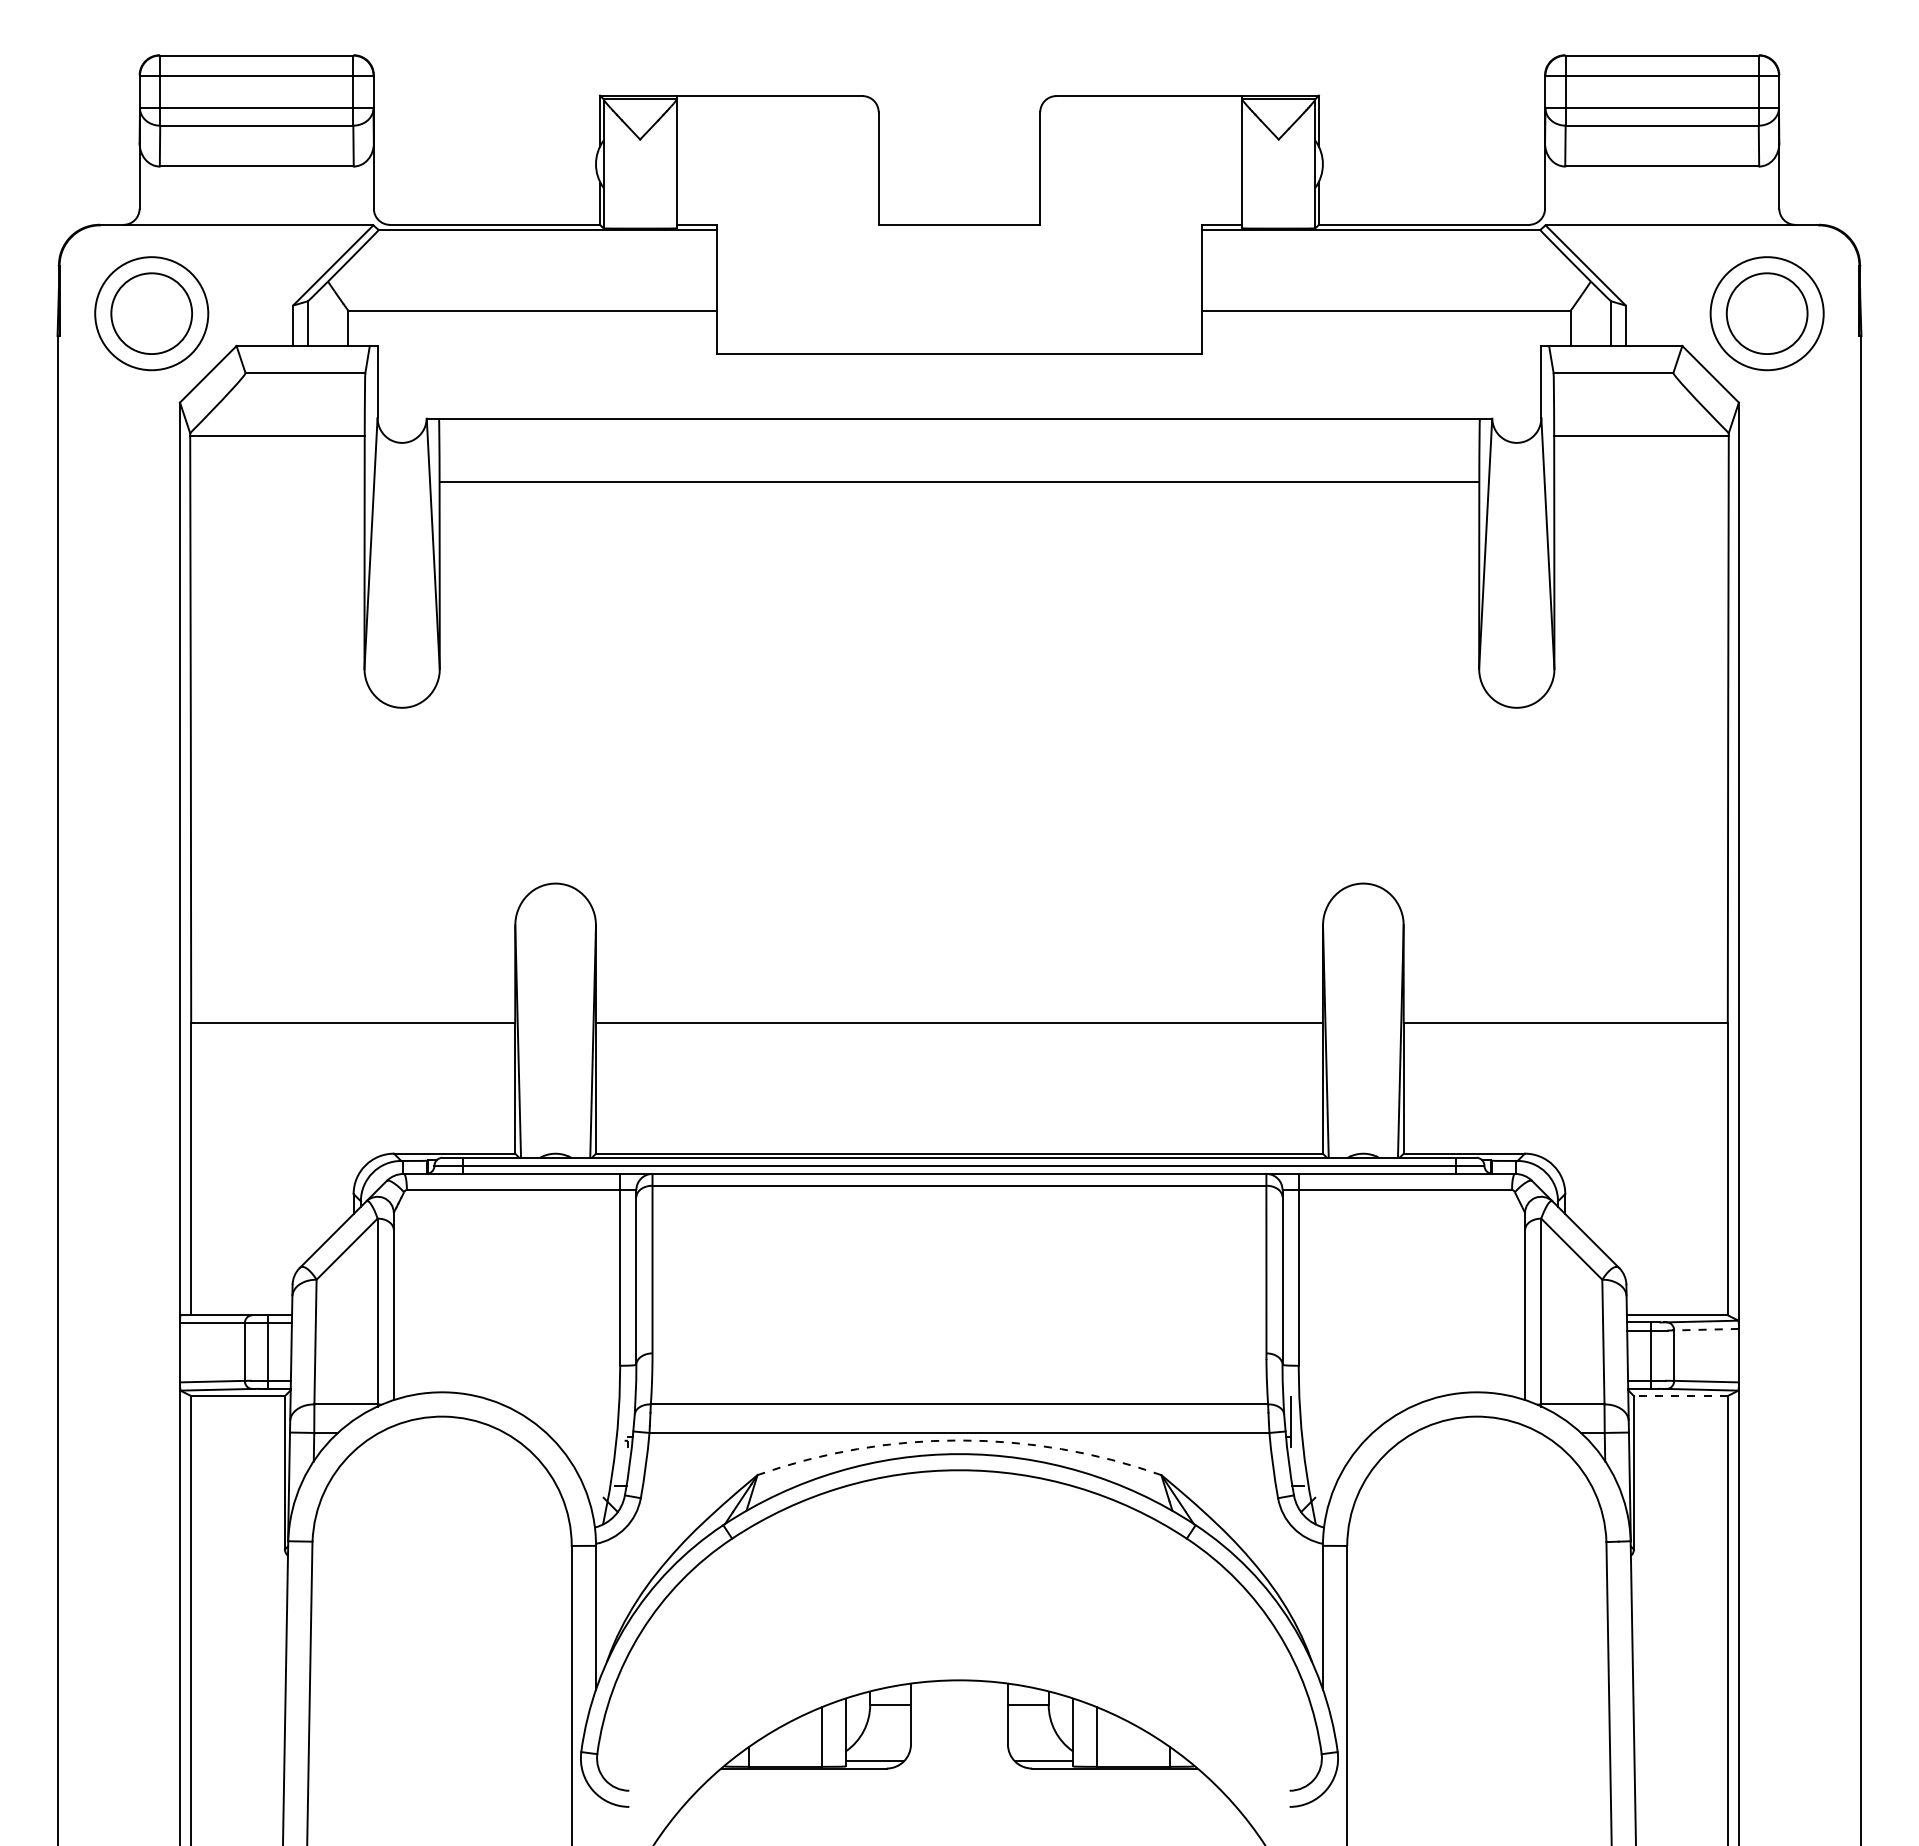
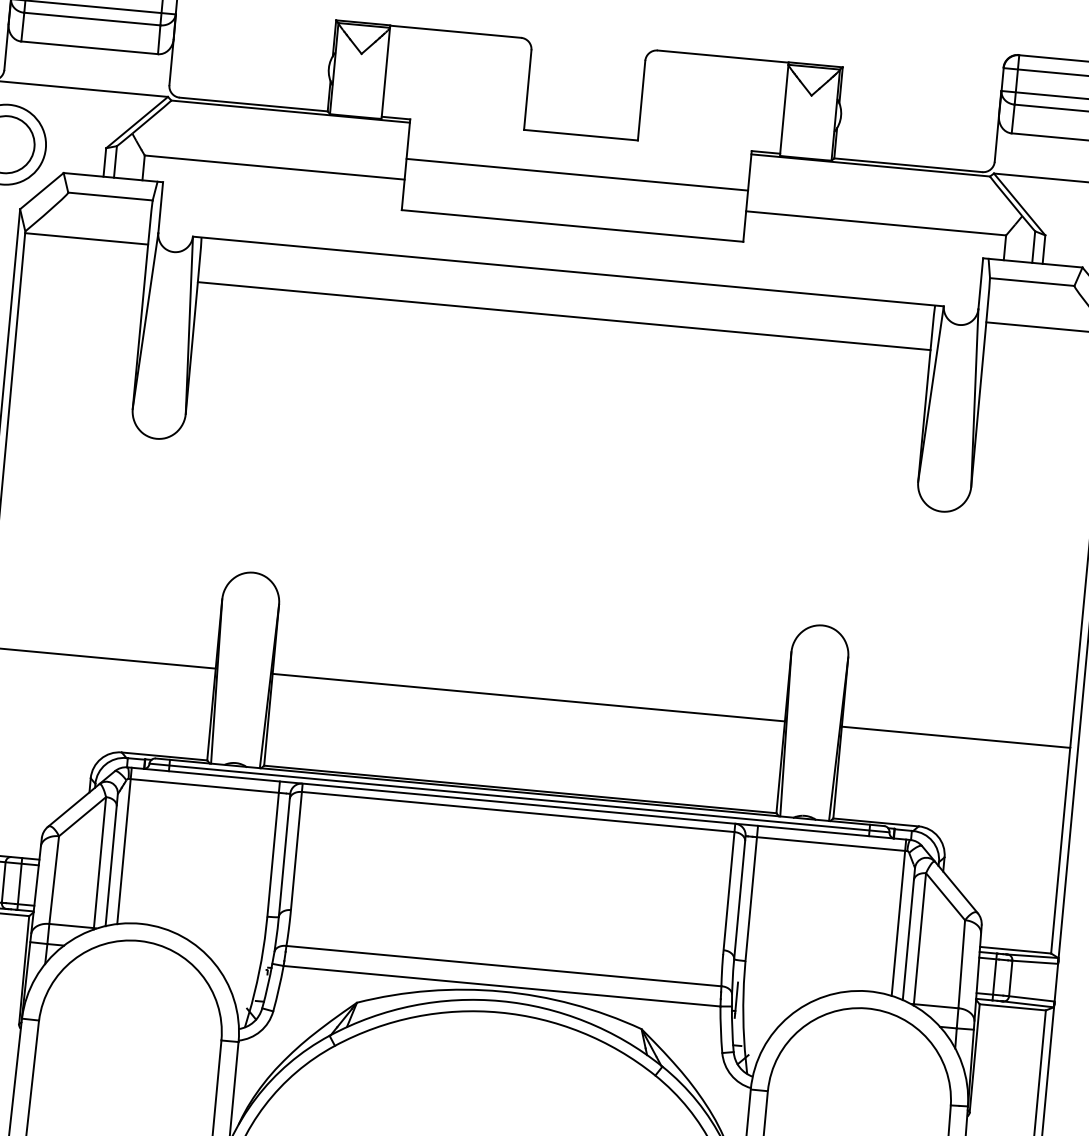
line: (959, 281) -> (577, 174), added
line: (409, 1284) -> (124, 845), added
line: (1508, 1284) -> (898, 917), added
line: (1706, 1329) -> (1035, 962), dashed -> solid
line: (1680, 1396) -> (1012, 1007), dashed -> solid
arc: (959, 1440) -> (501, 991), dashed -> solid

